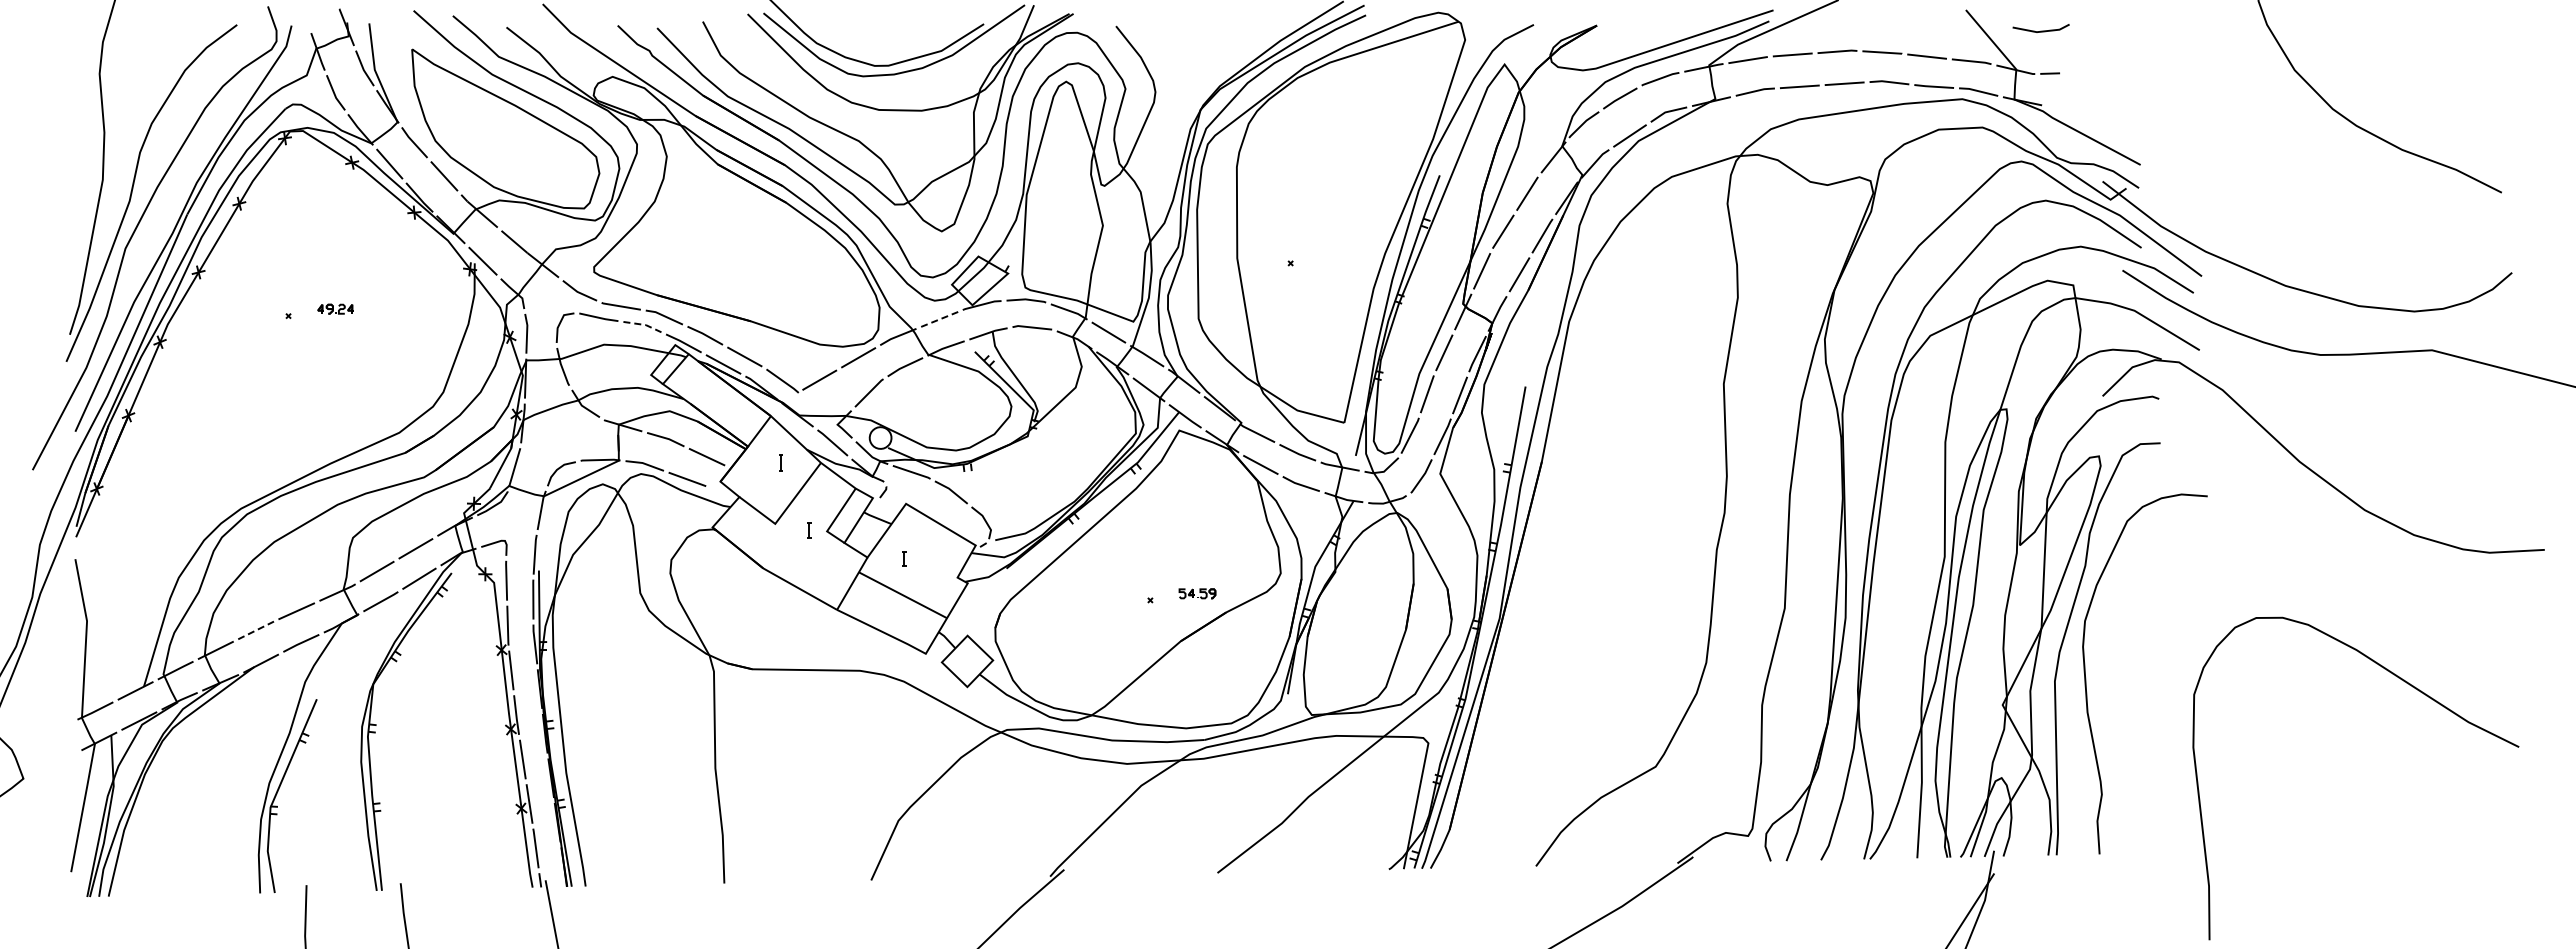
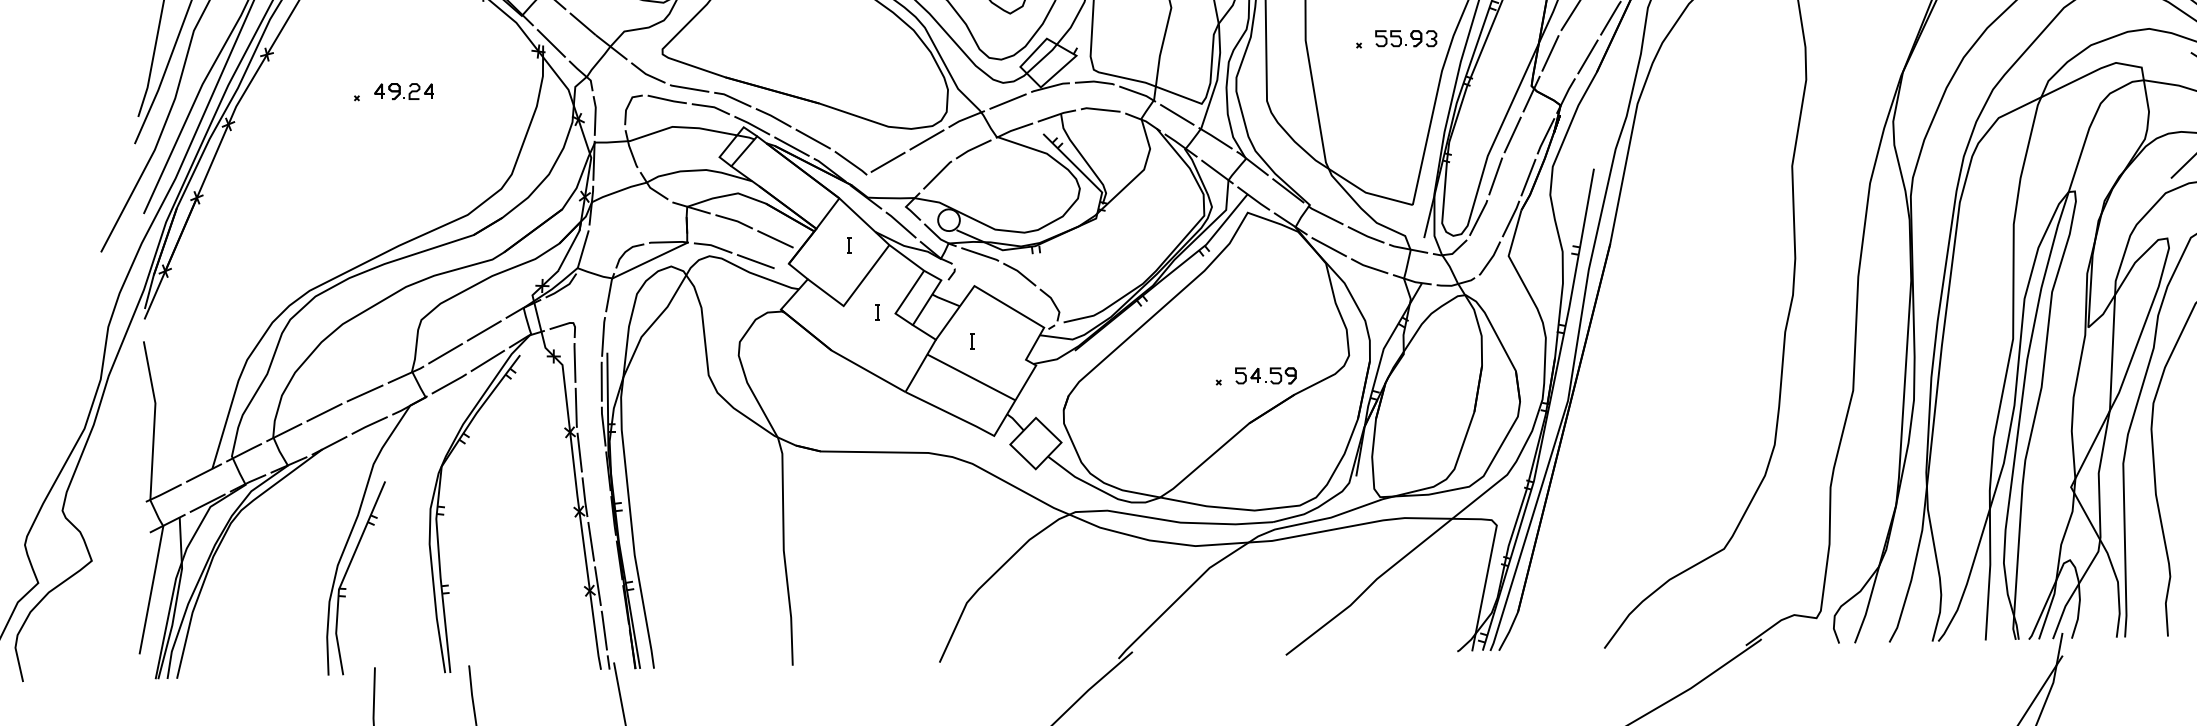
part: (1337, 256) -> (1405, 38), added
part: (335, 308) -> (403, 90), size x1.67
line: (939, 319) -> (1007, 101), dashed -> solid
line: (644, 324) -> (712, 106), dashed -> solid
part: (1197, 593) -> (1265, 375), size x1.67
line: (256, 630) -> (324, 412), dashed -> solid

